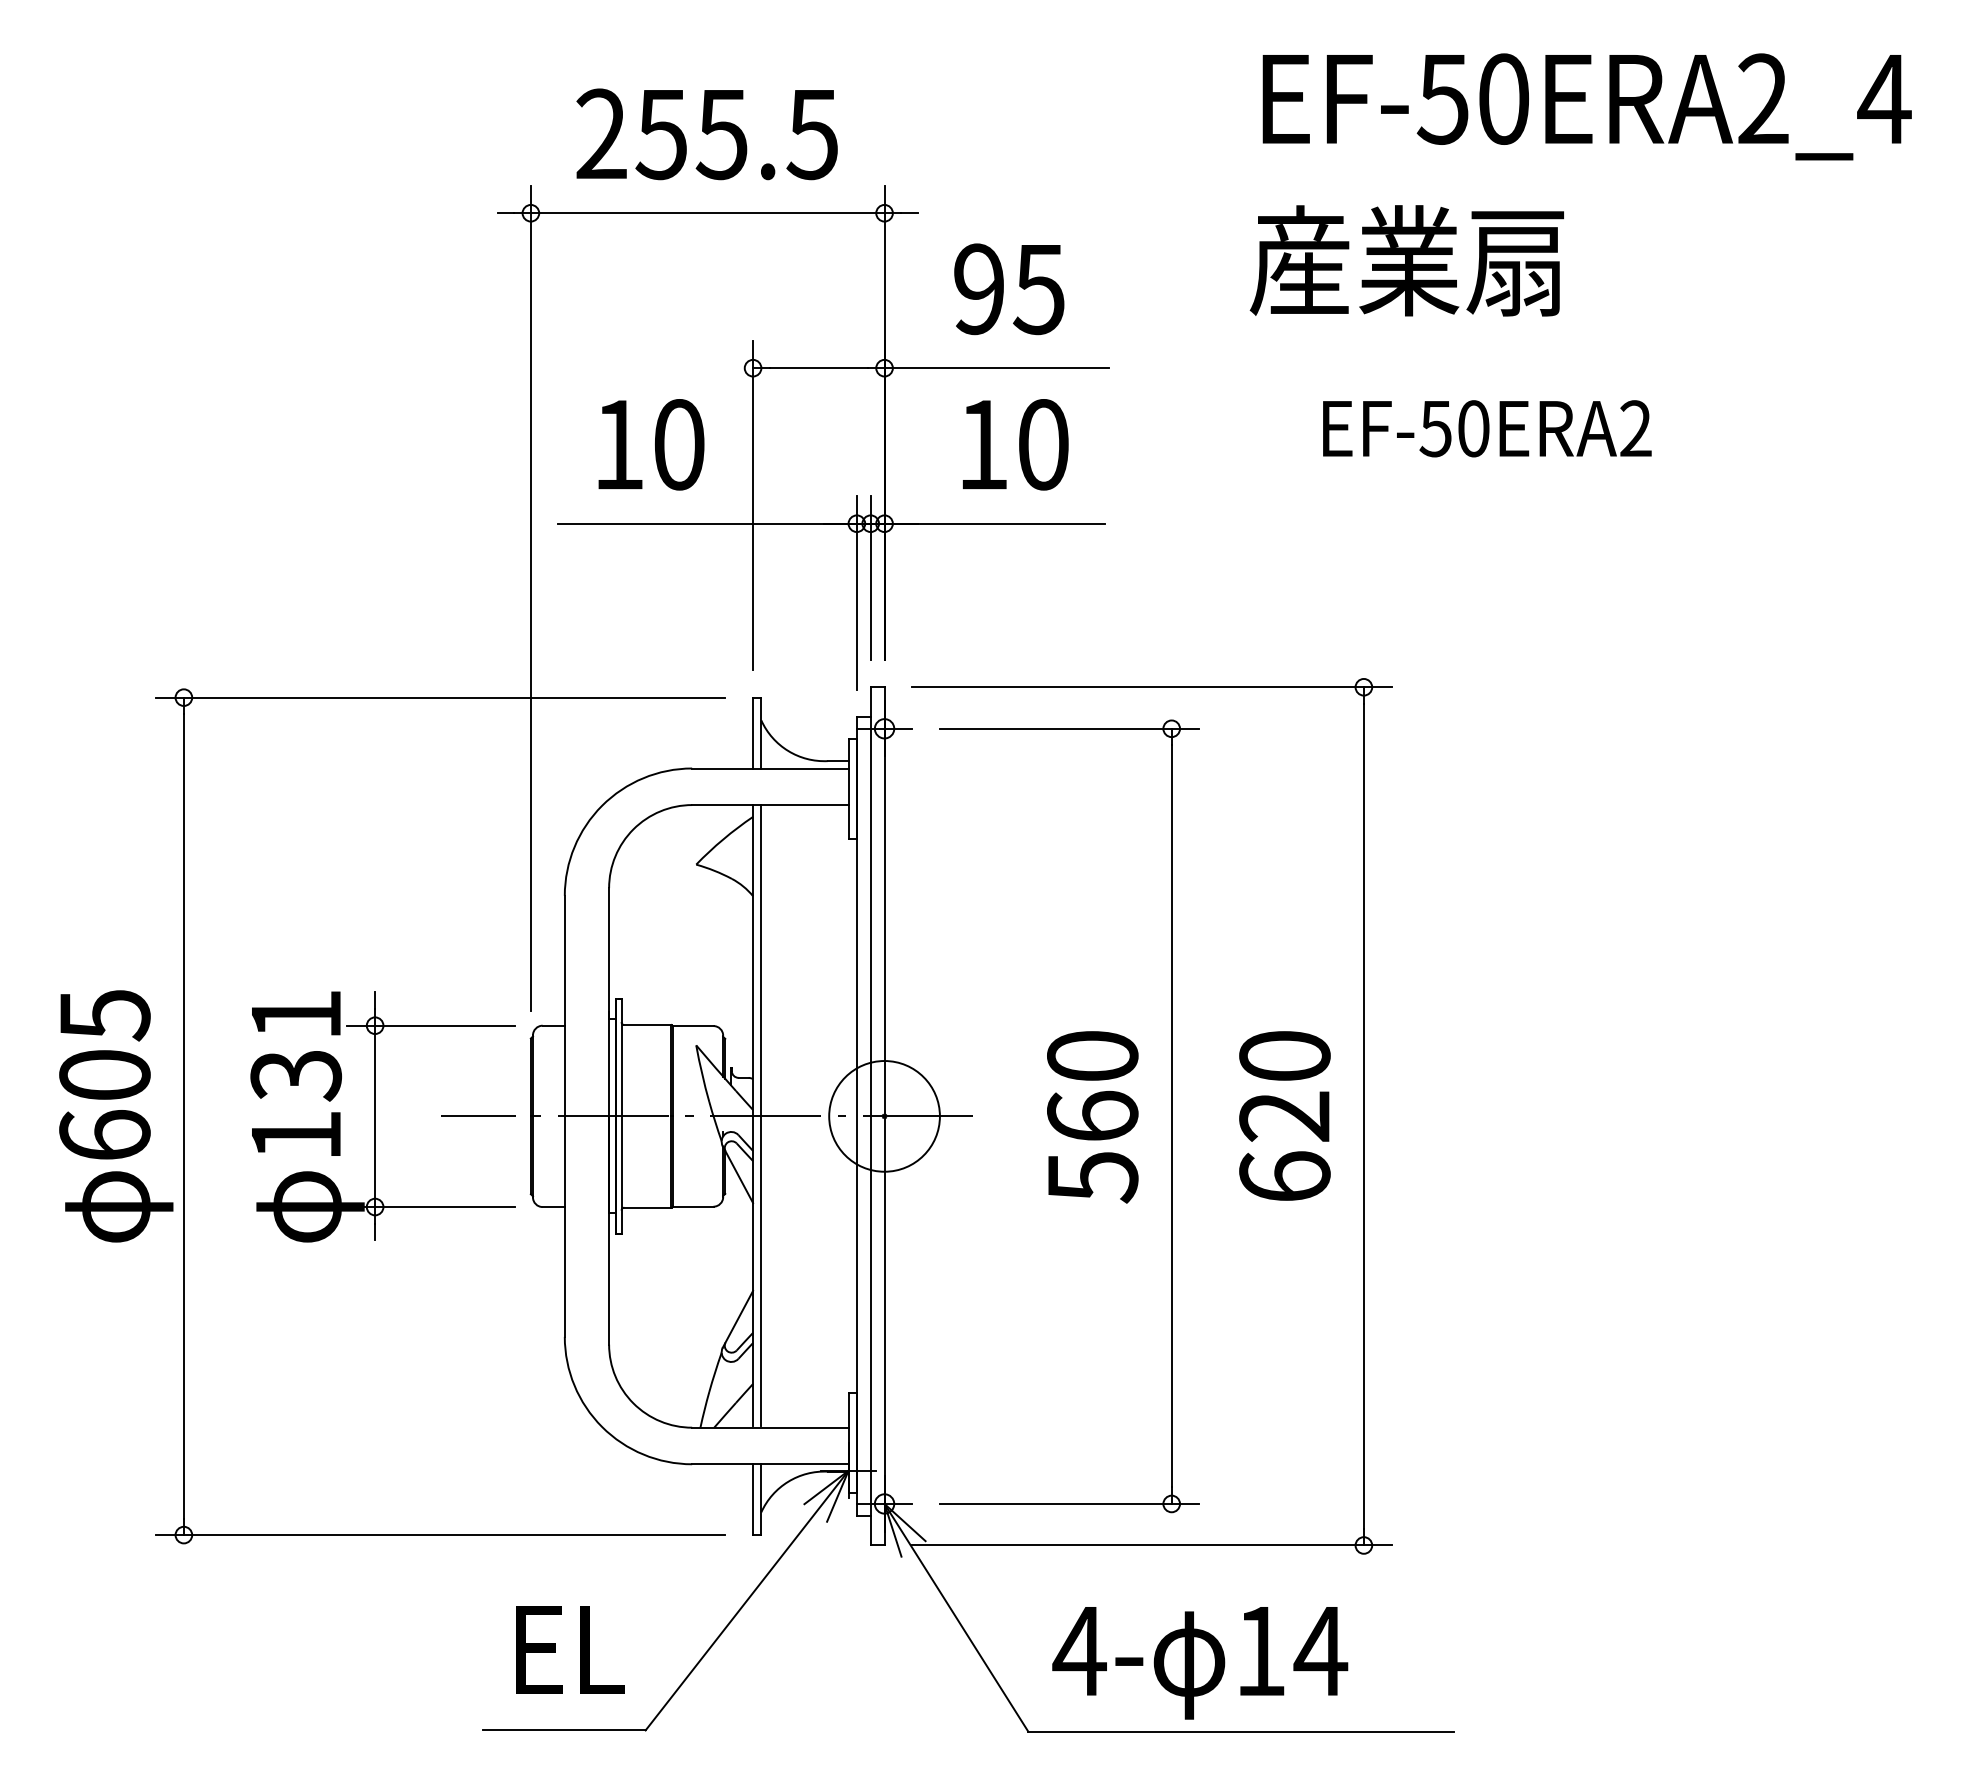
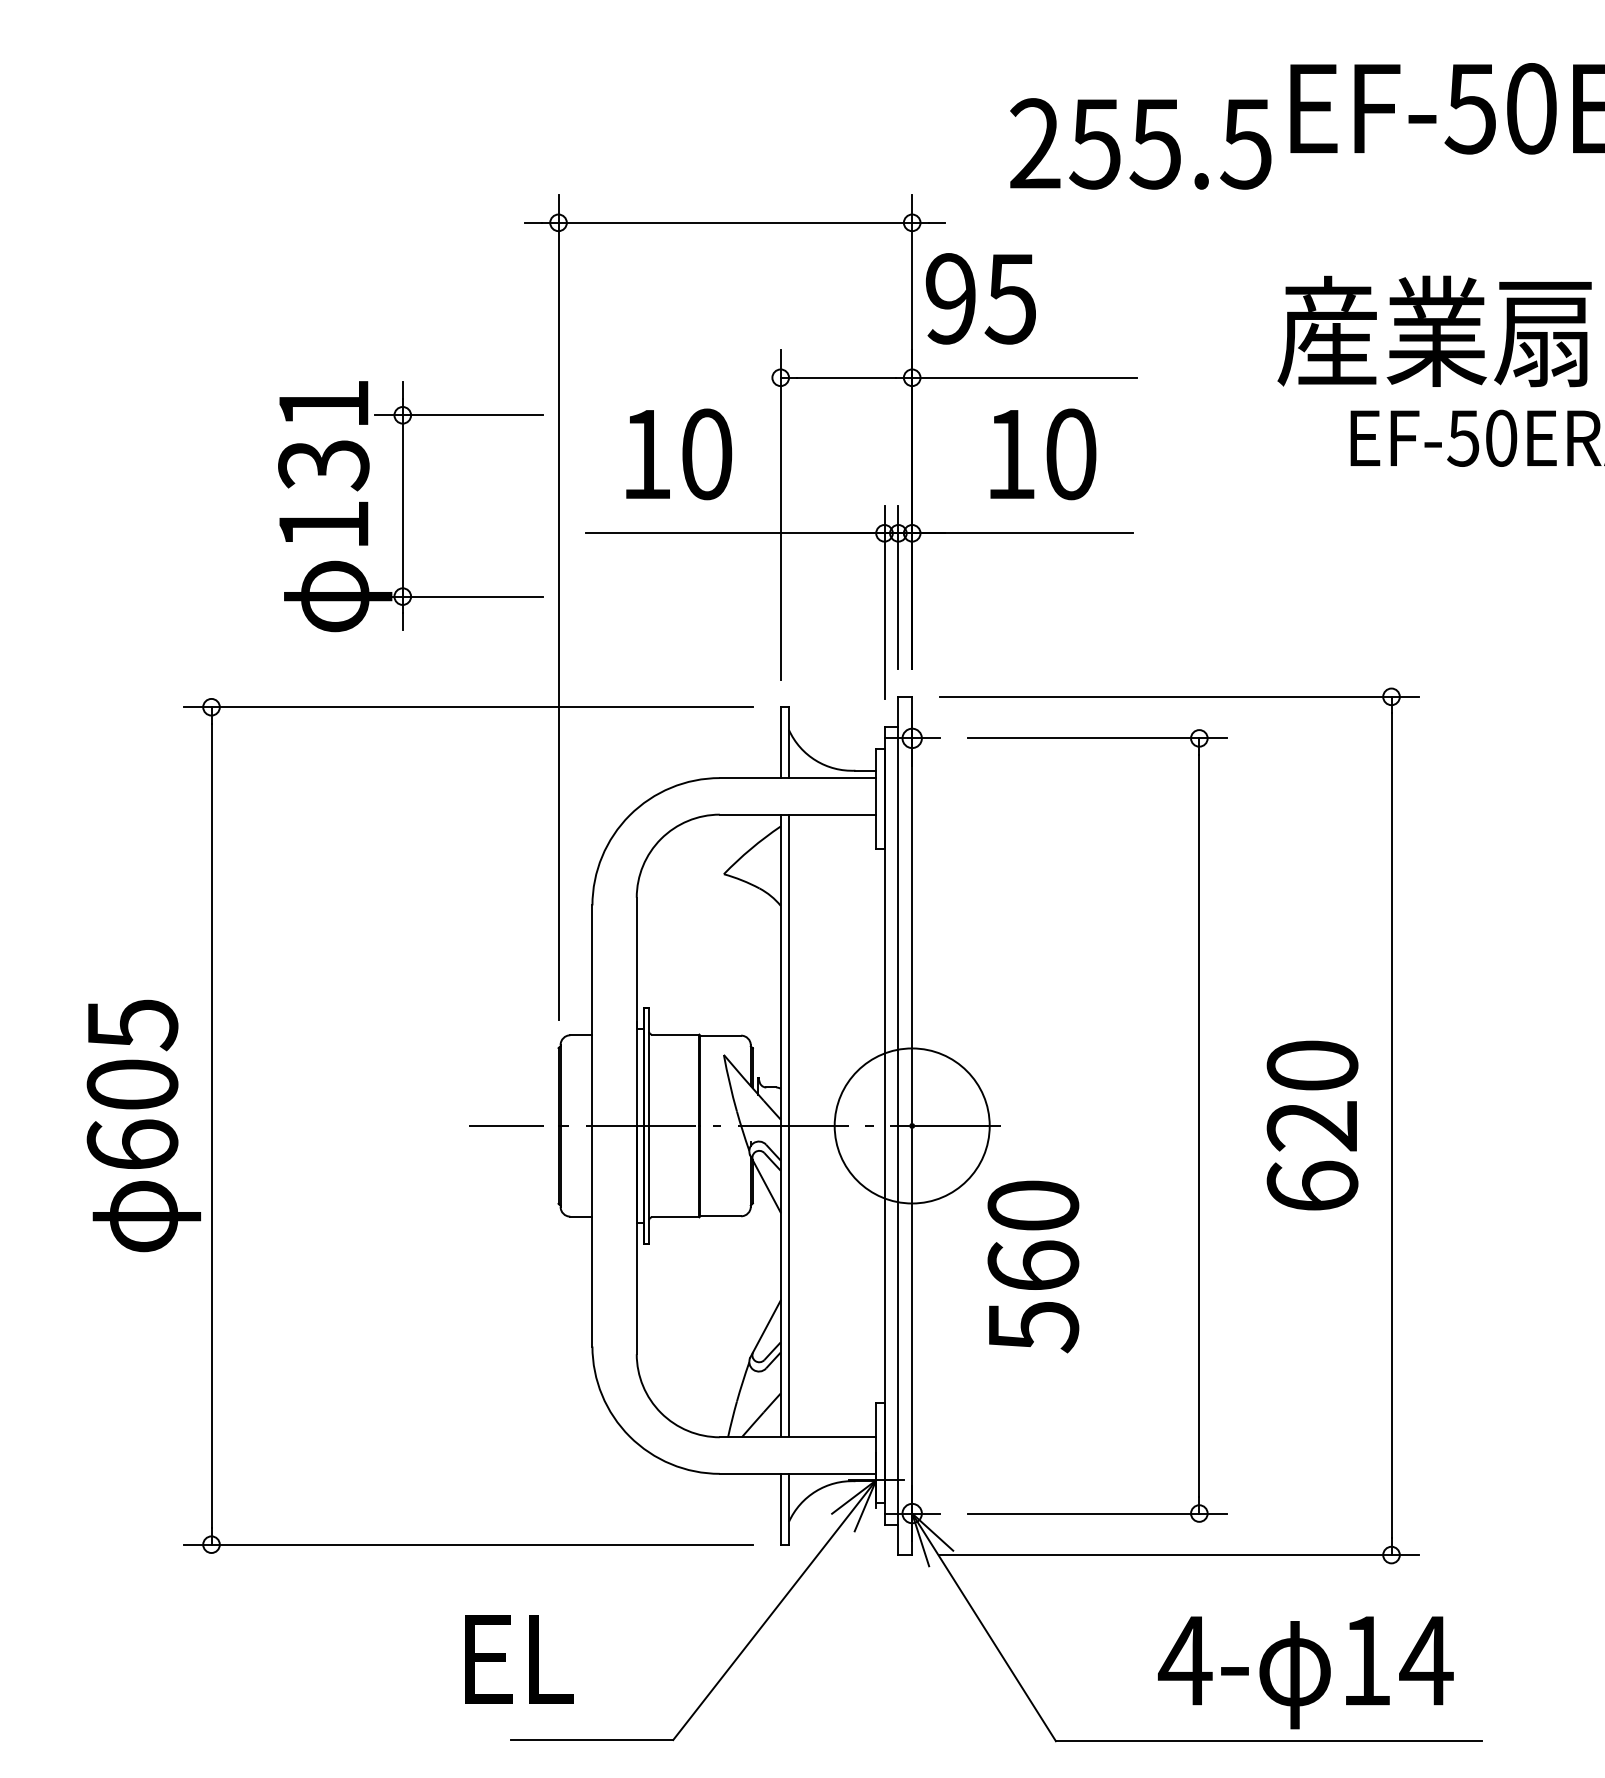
text: (706, 134) -> (1140, 144), moved
text: (1406, 260) -> (1434, 331), moved
text: (1009, 289) -> (981, 299), moved
part: (375, 1116) -> (403, 506), moved
circle: (884, 1116) -> (912, 1126), size x1.4
text: (1092, 1117) -> (1033, 1267), moved
text: (570, 1649) -> (520, 1659), moved
text: (1200, 1663) -> (1306, 1673), moved

